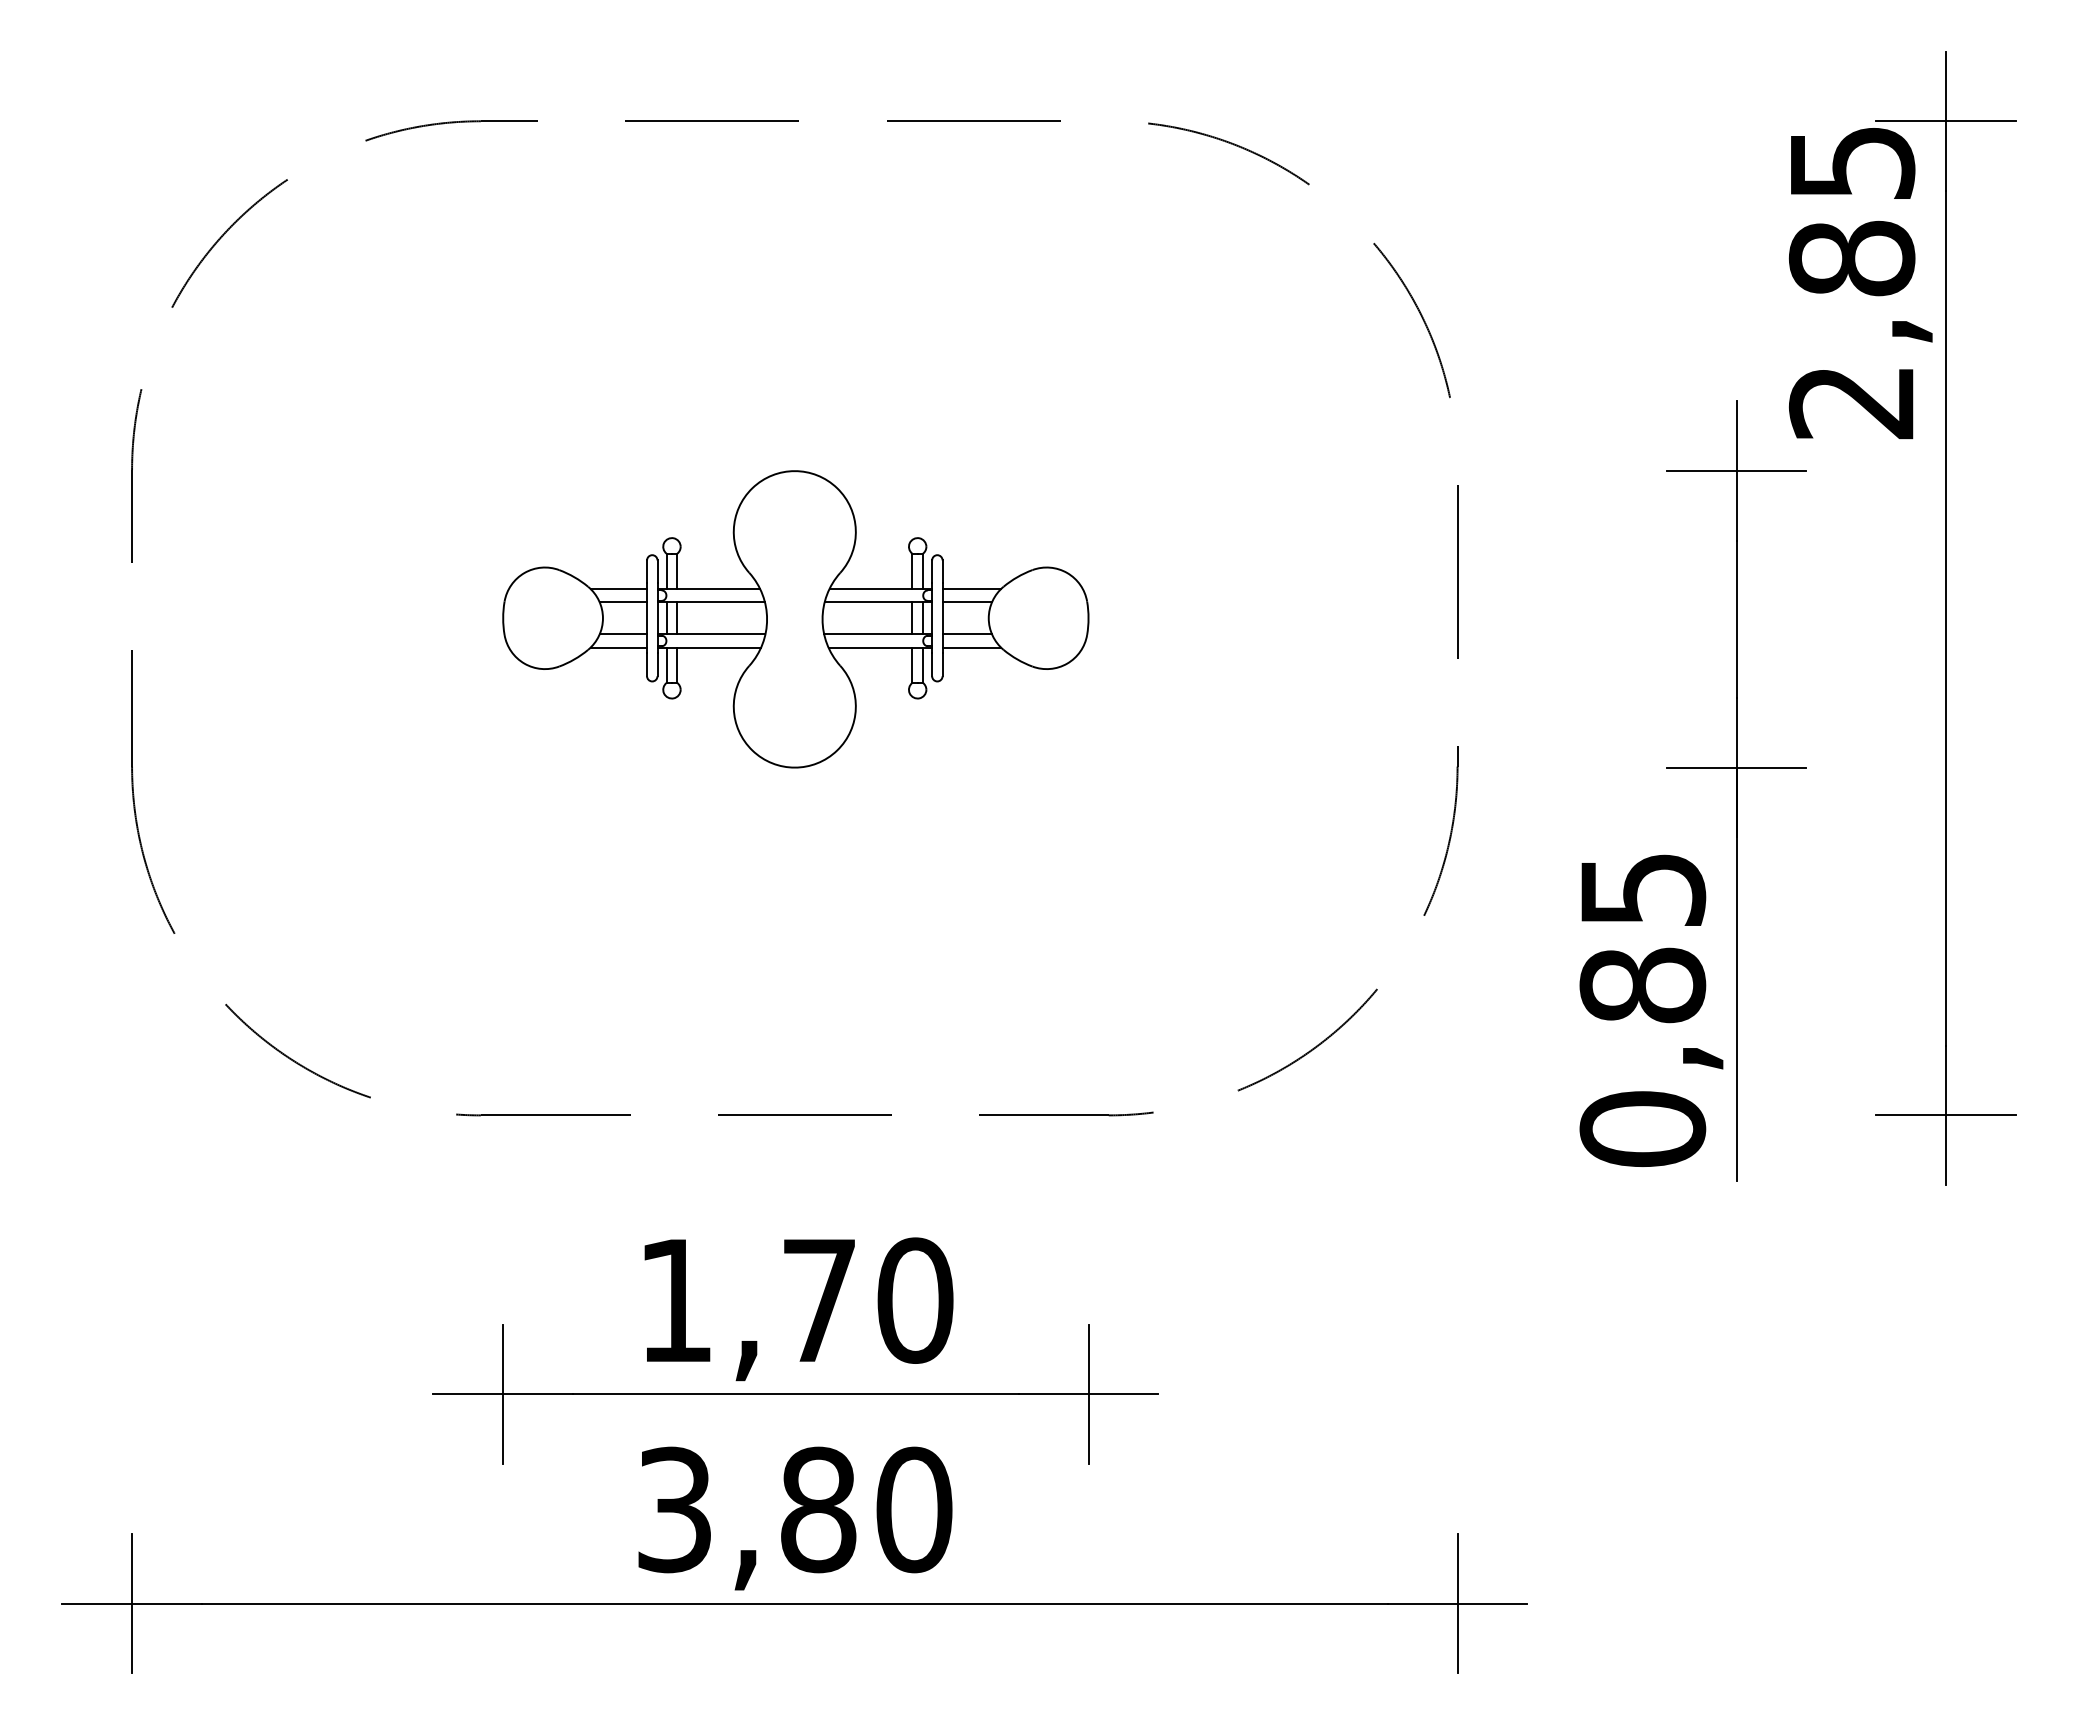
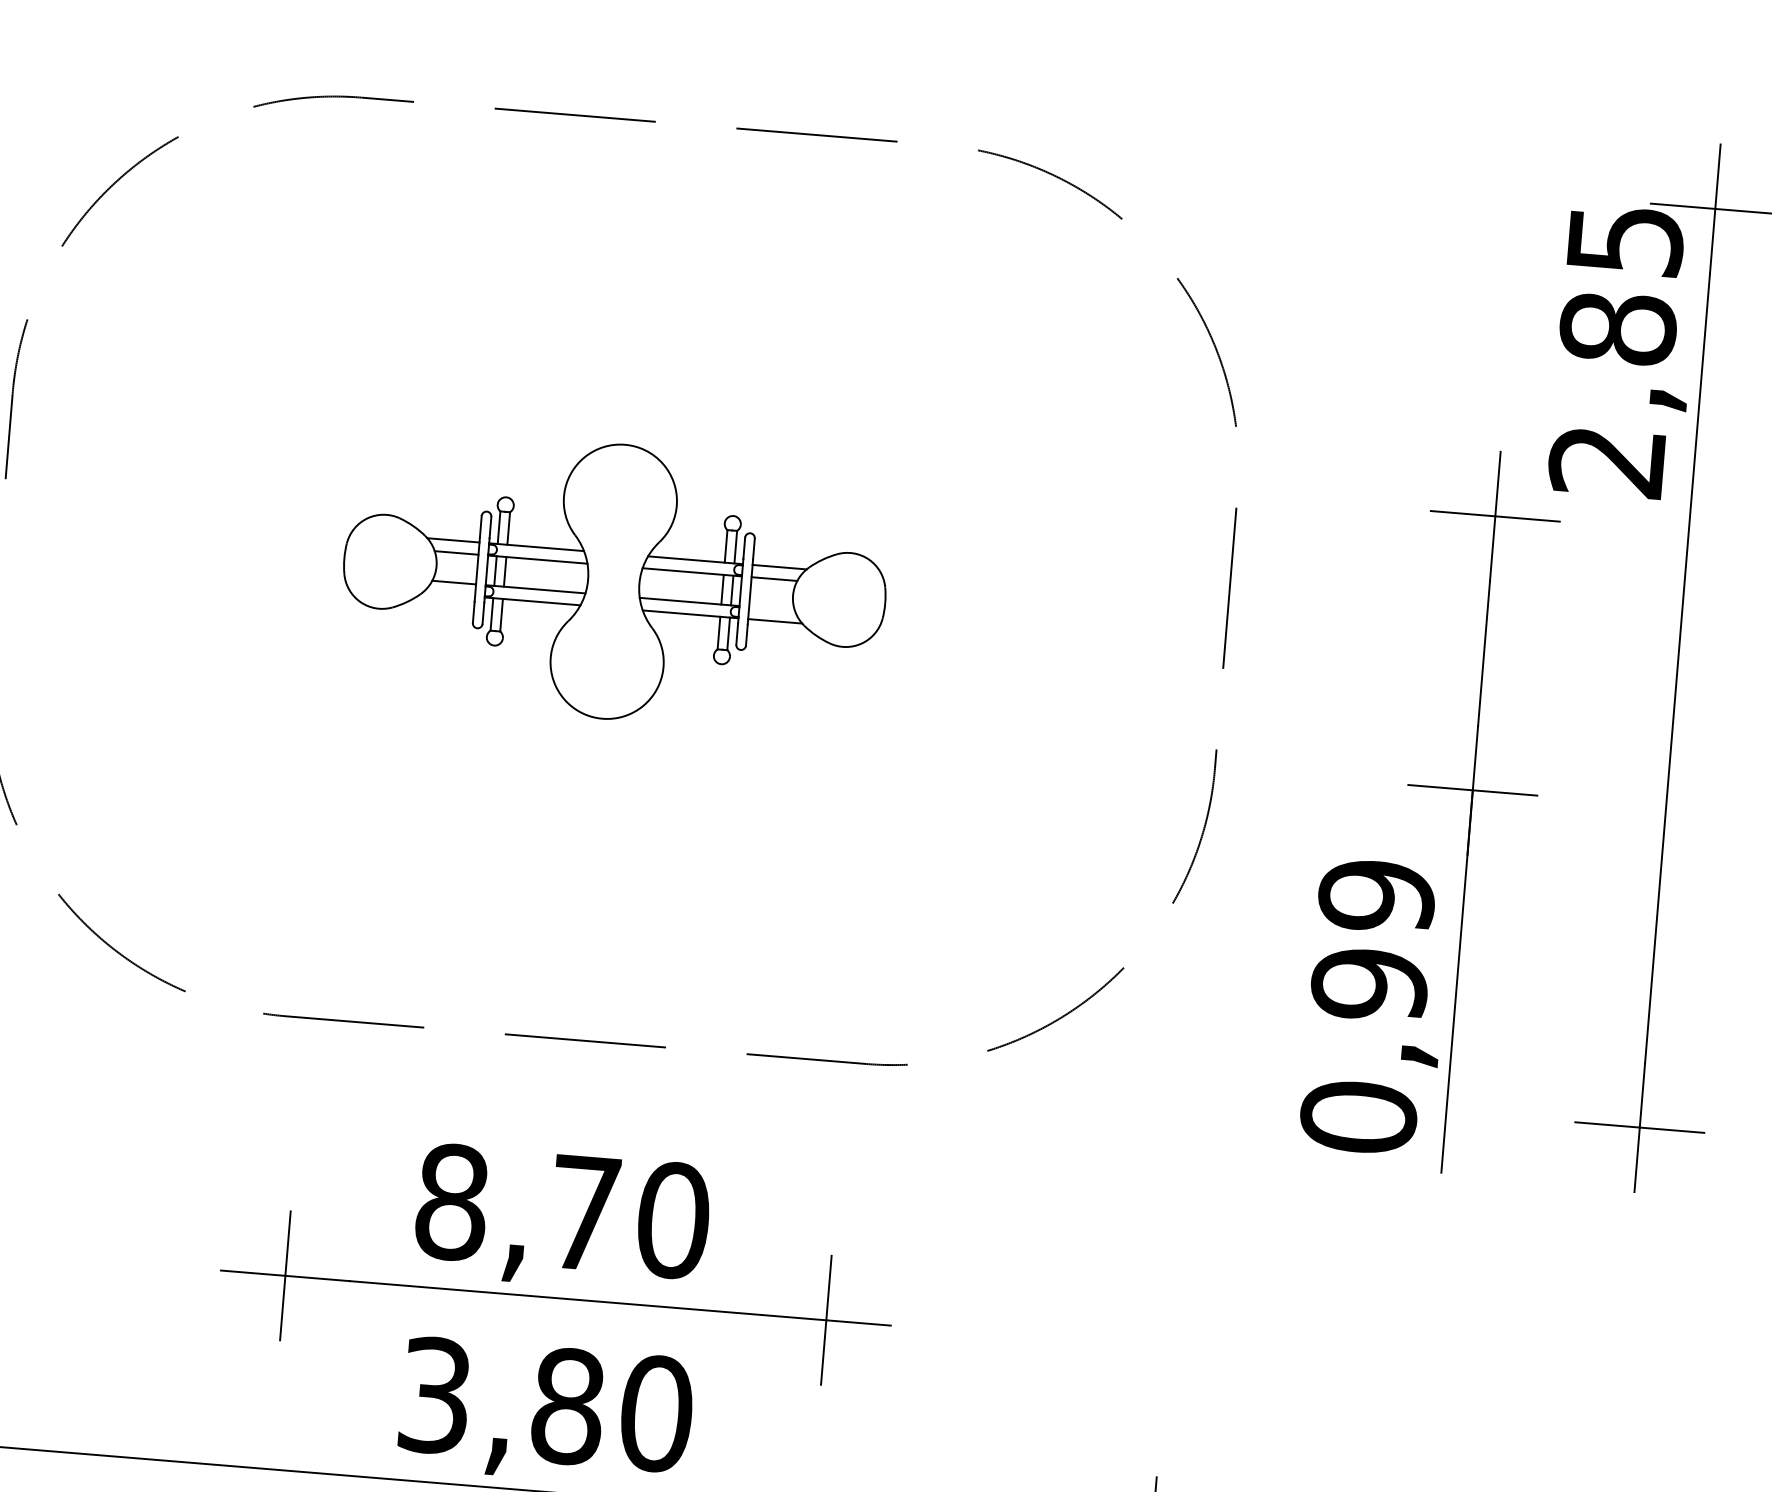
line: (967, 634) -> (772, 608), removed
line: (618, 647) -> (448, 594), removed
text: (1642, 937) -> (1372, 940), 0,85 -> 0,99
text: (675, 1300) -> (451, 1202), 1,70 -> 8,70

